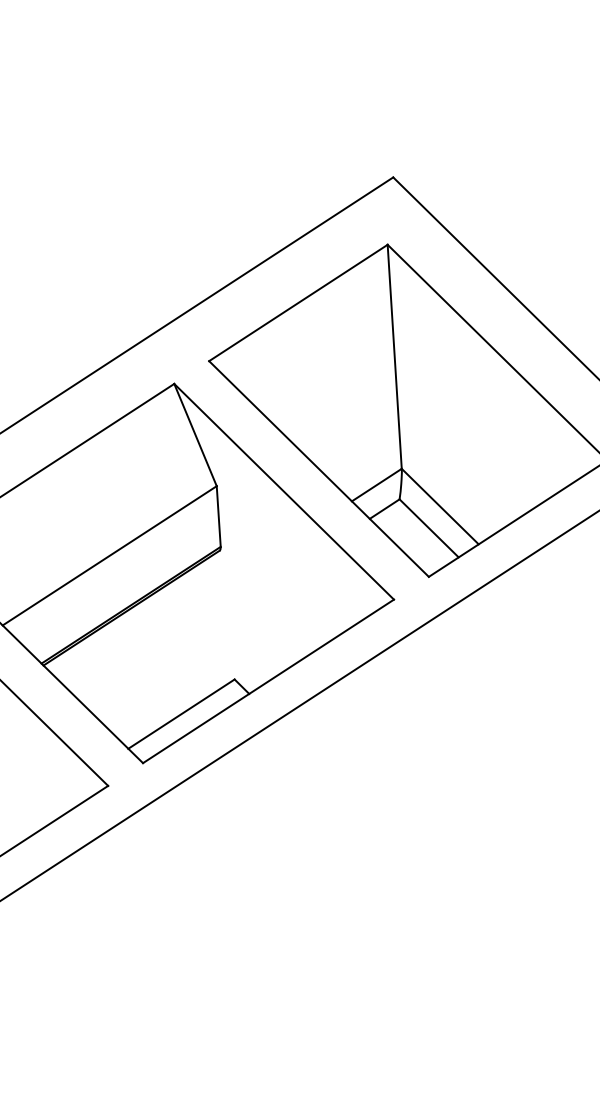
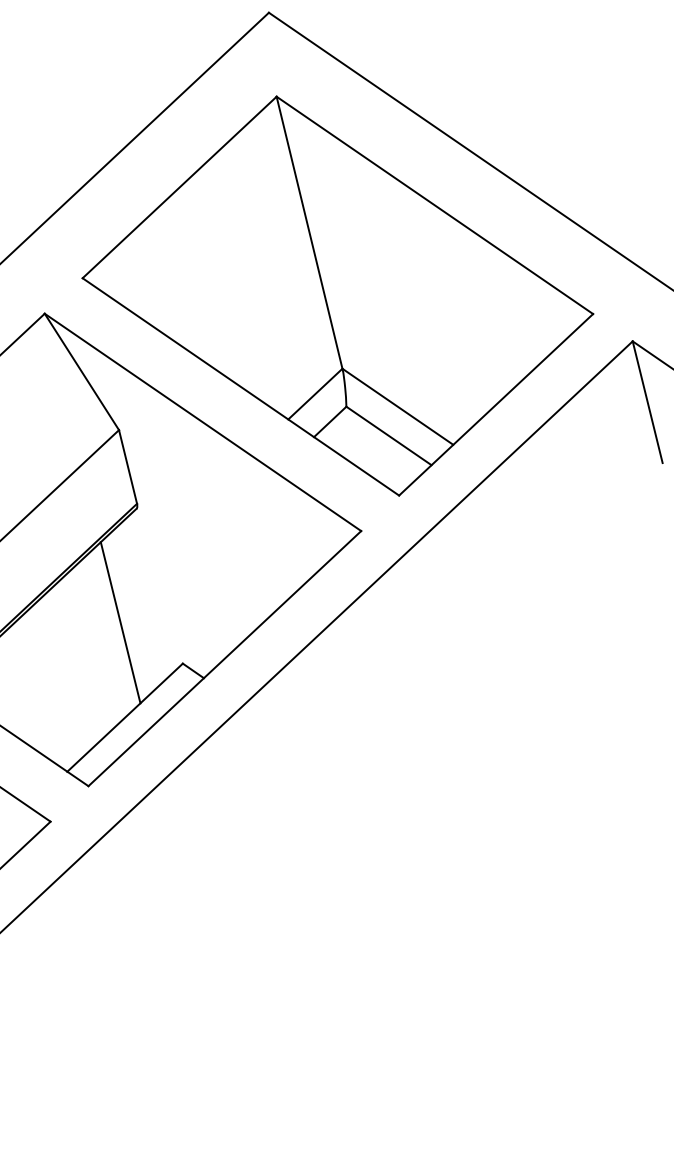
line: (190, 638) -> (119, 622), added

